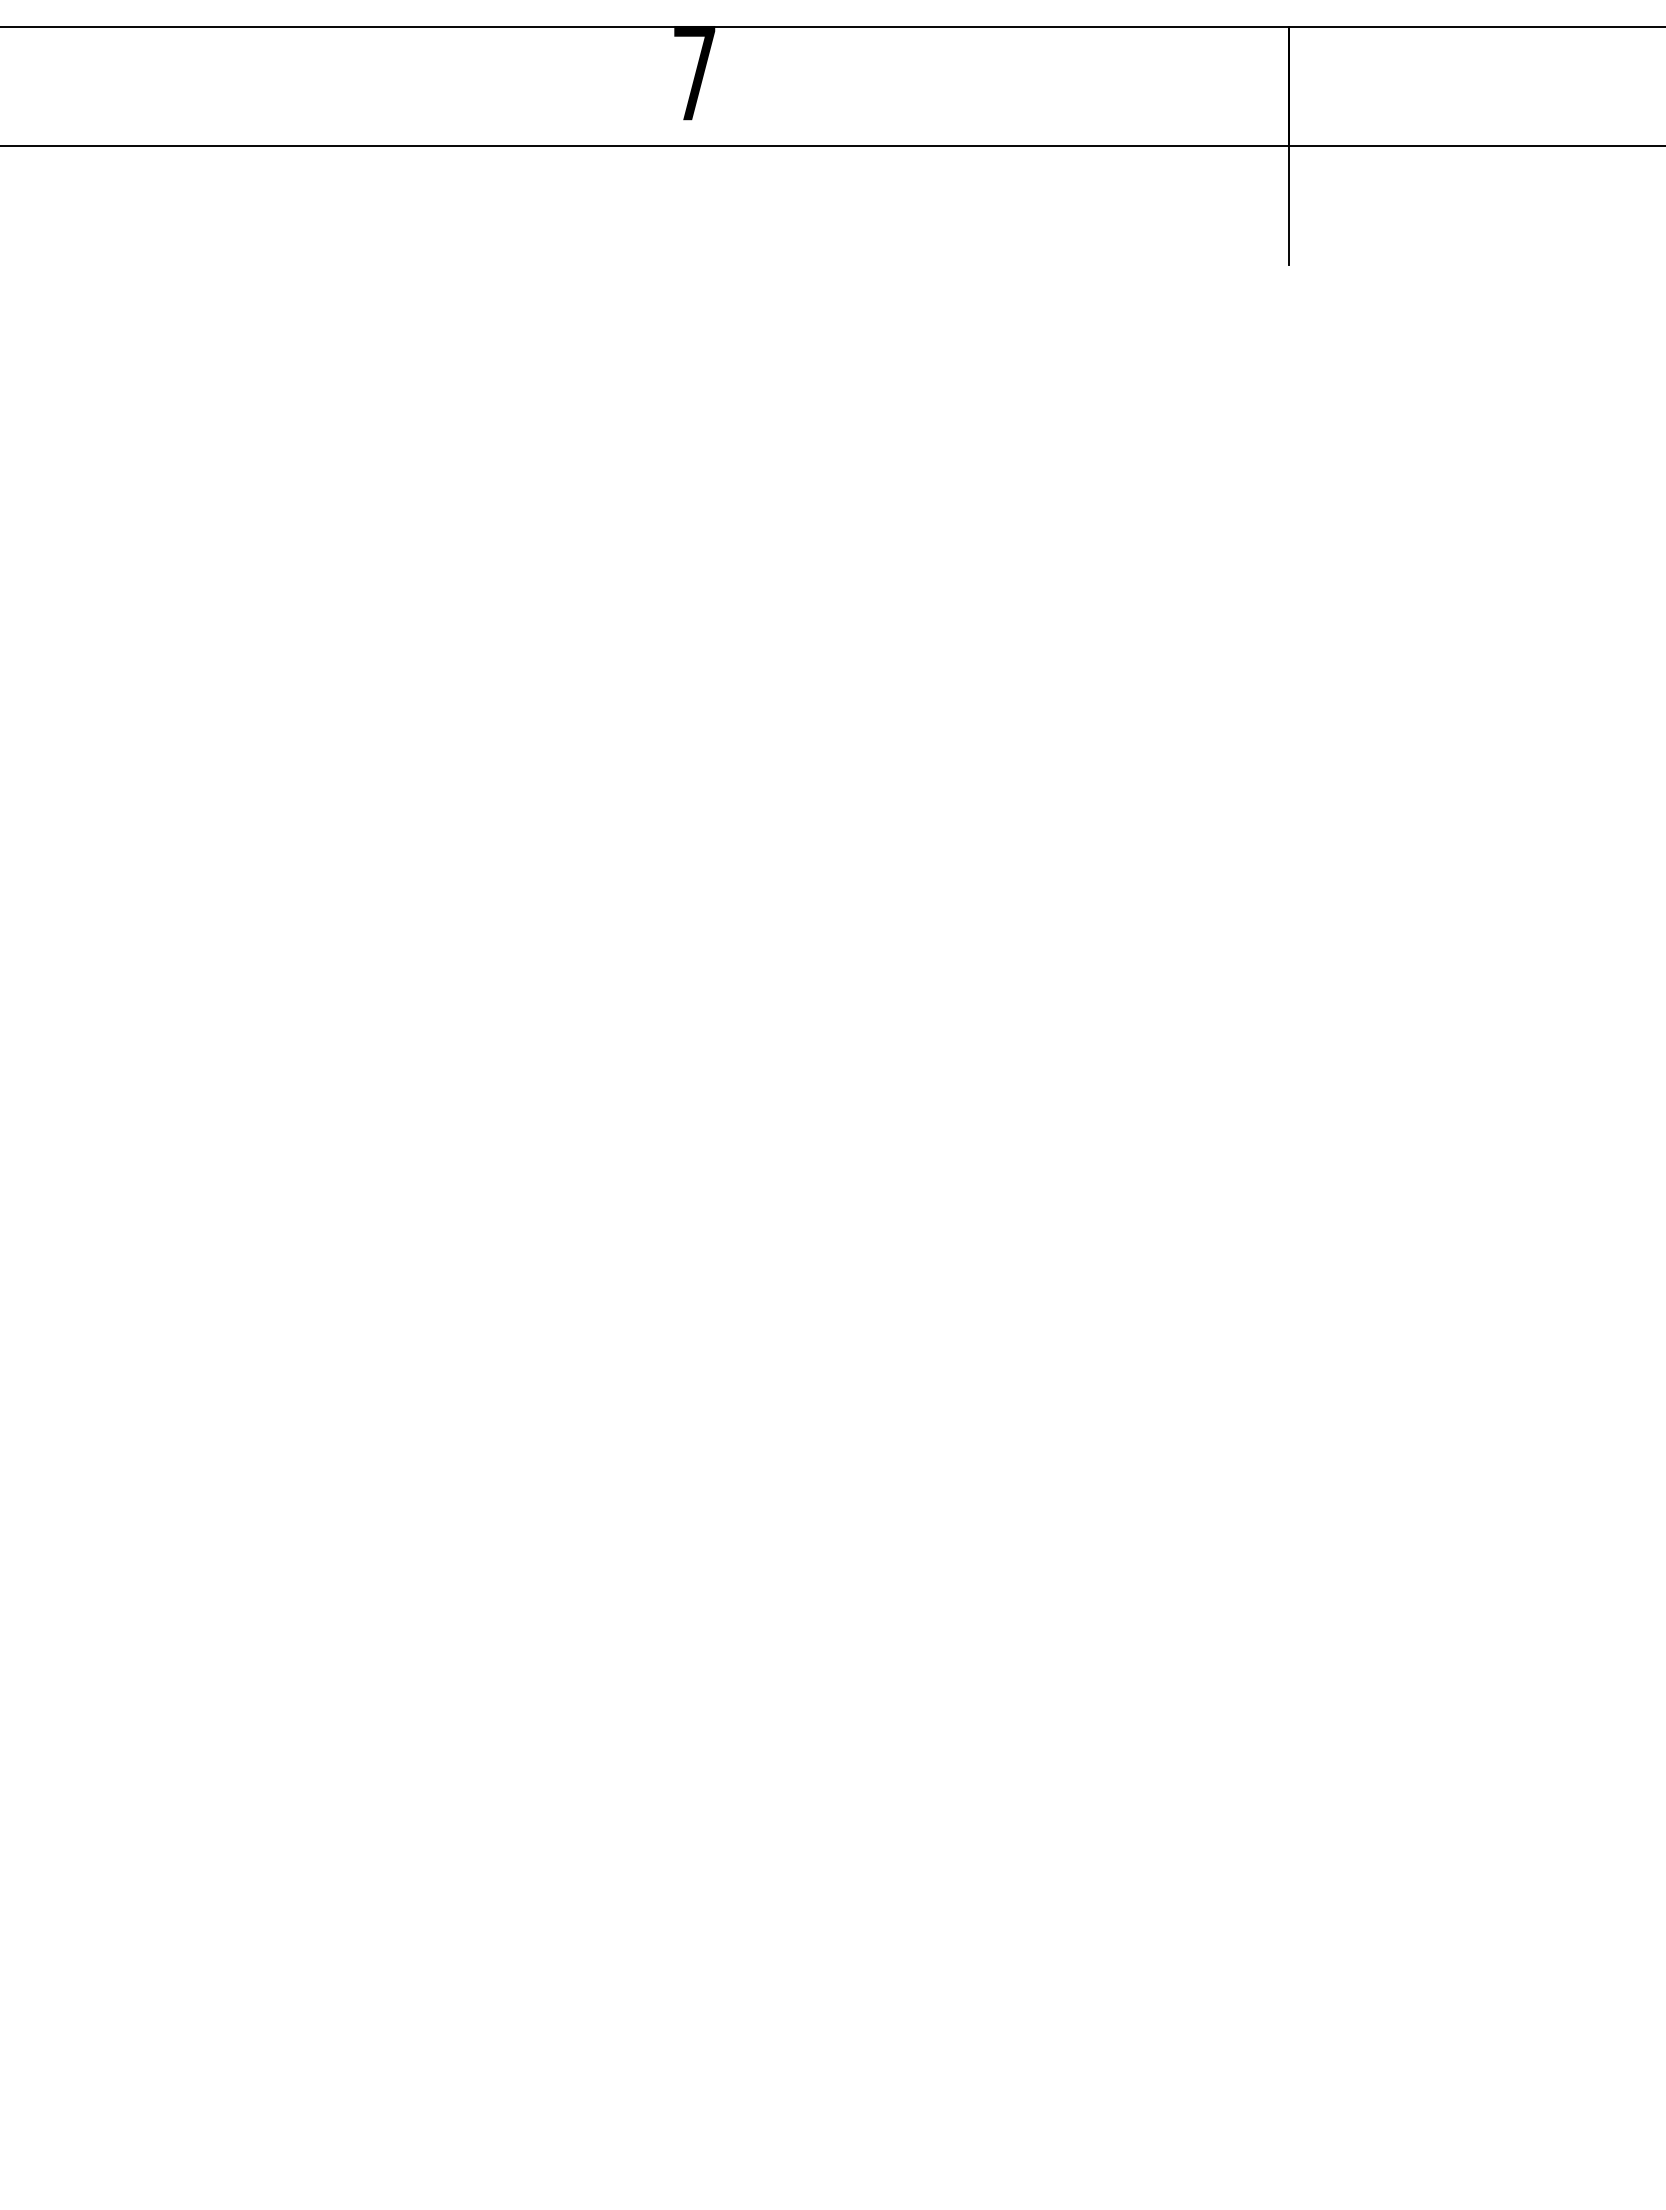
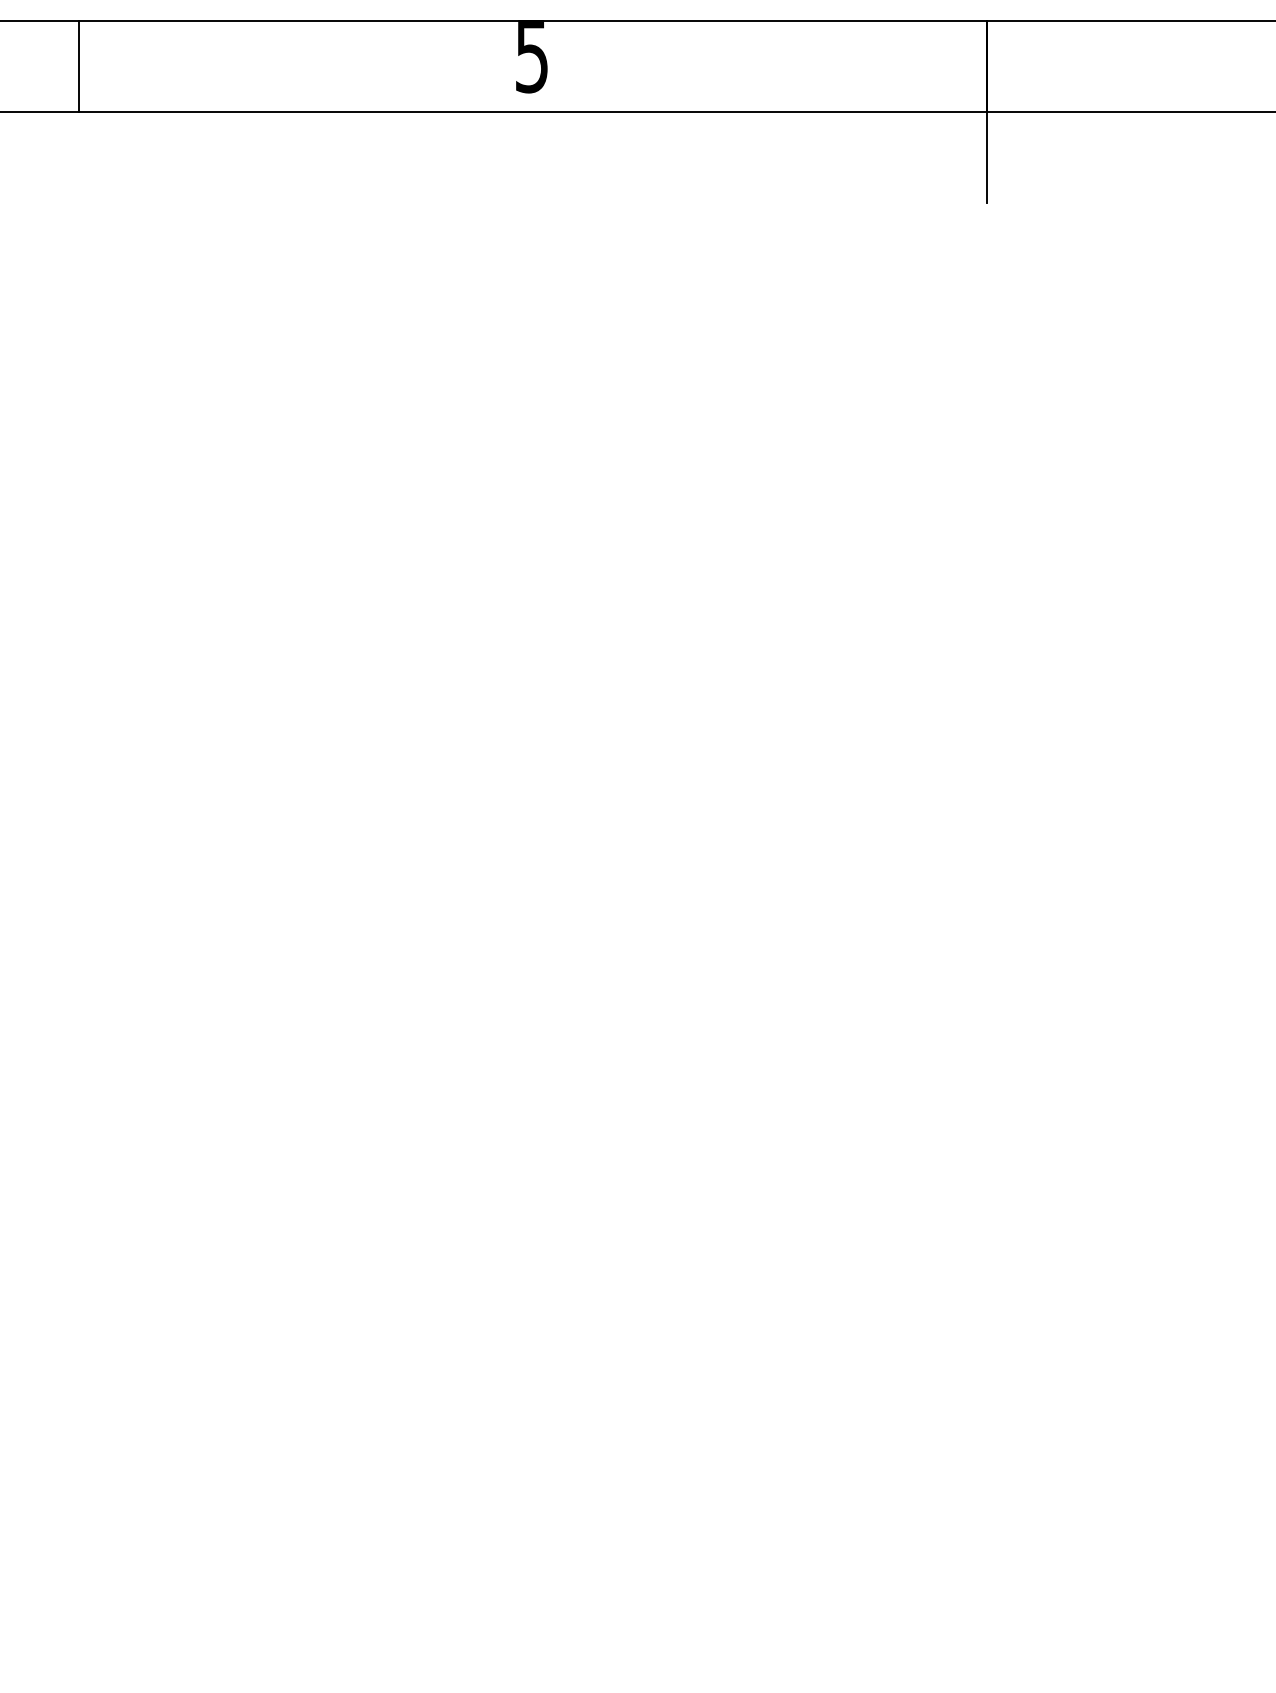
text: (694, 74) -> (531, 57), 7 -> 5
line: (102, 86) -> (78, 66), added

